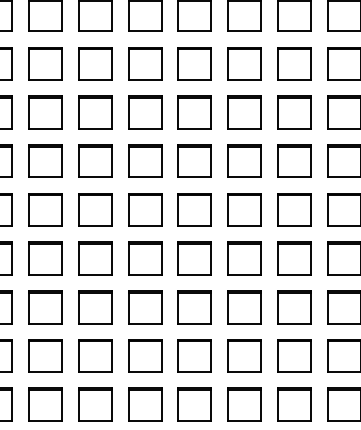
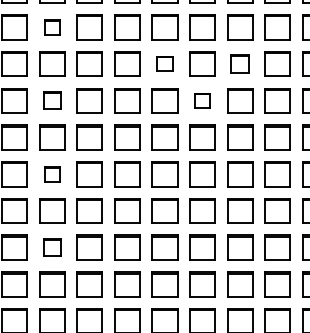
part: (45, 64) -> (52, 27), size x0.6
part: (194, 111) -> (164, 63), size x0.6
part: (294, 111) -> (240, 63), size x0.7
part: (45, 160) -> (52, 100), size x0.7
part: (244, 160) -> (202, 100), size x0.6
part: (45, 258) -> (52, 174), size x0.6
part: (45, 355) -> (52, 247), size x0.7

